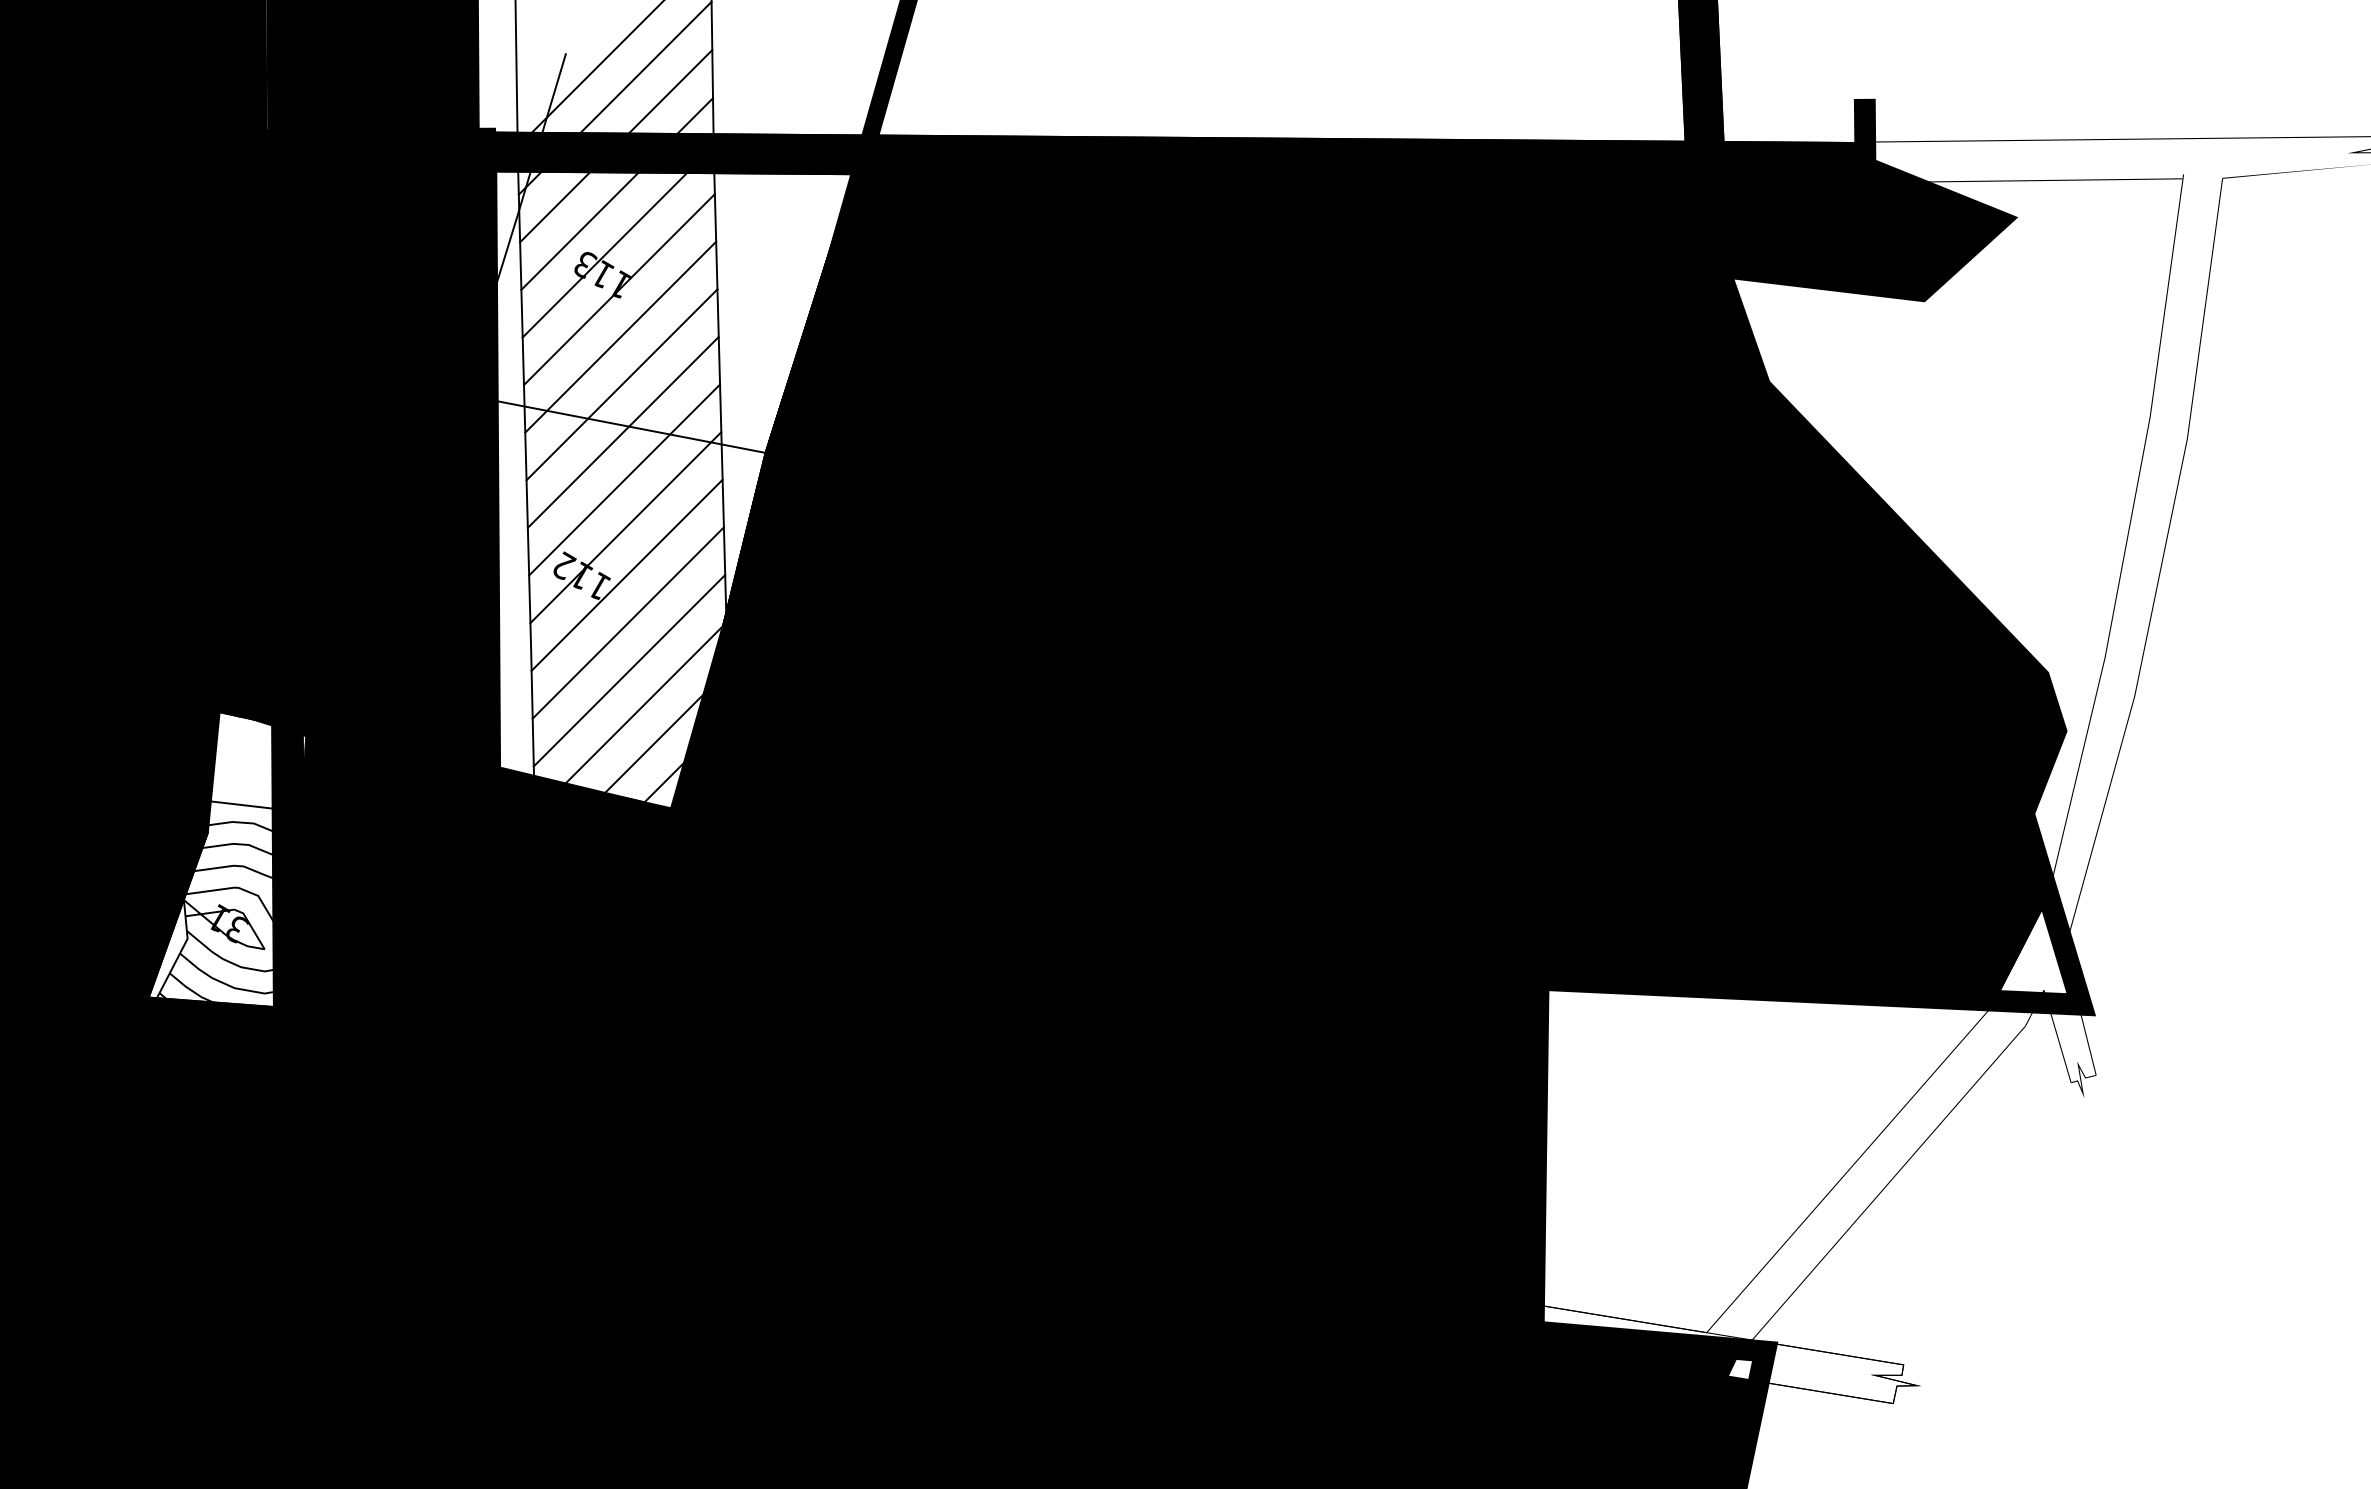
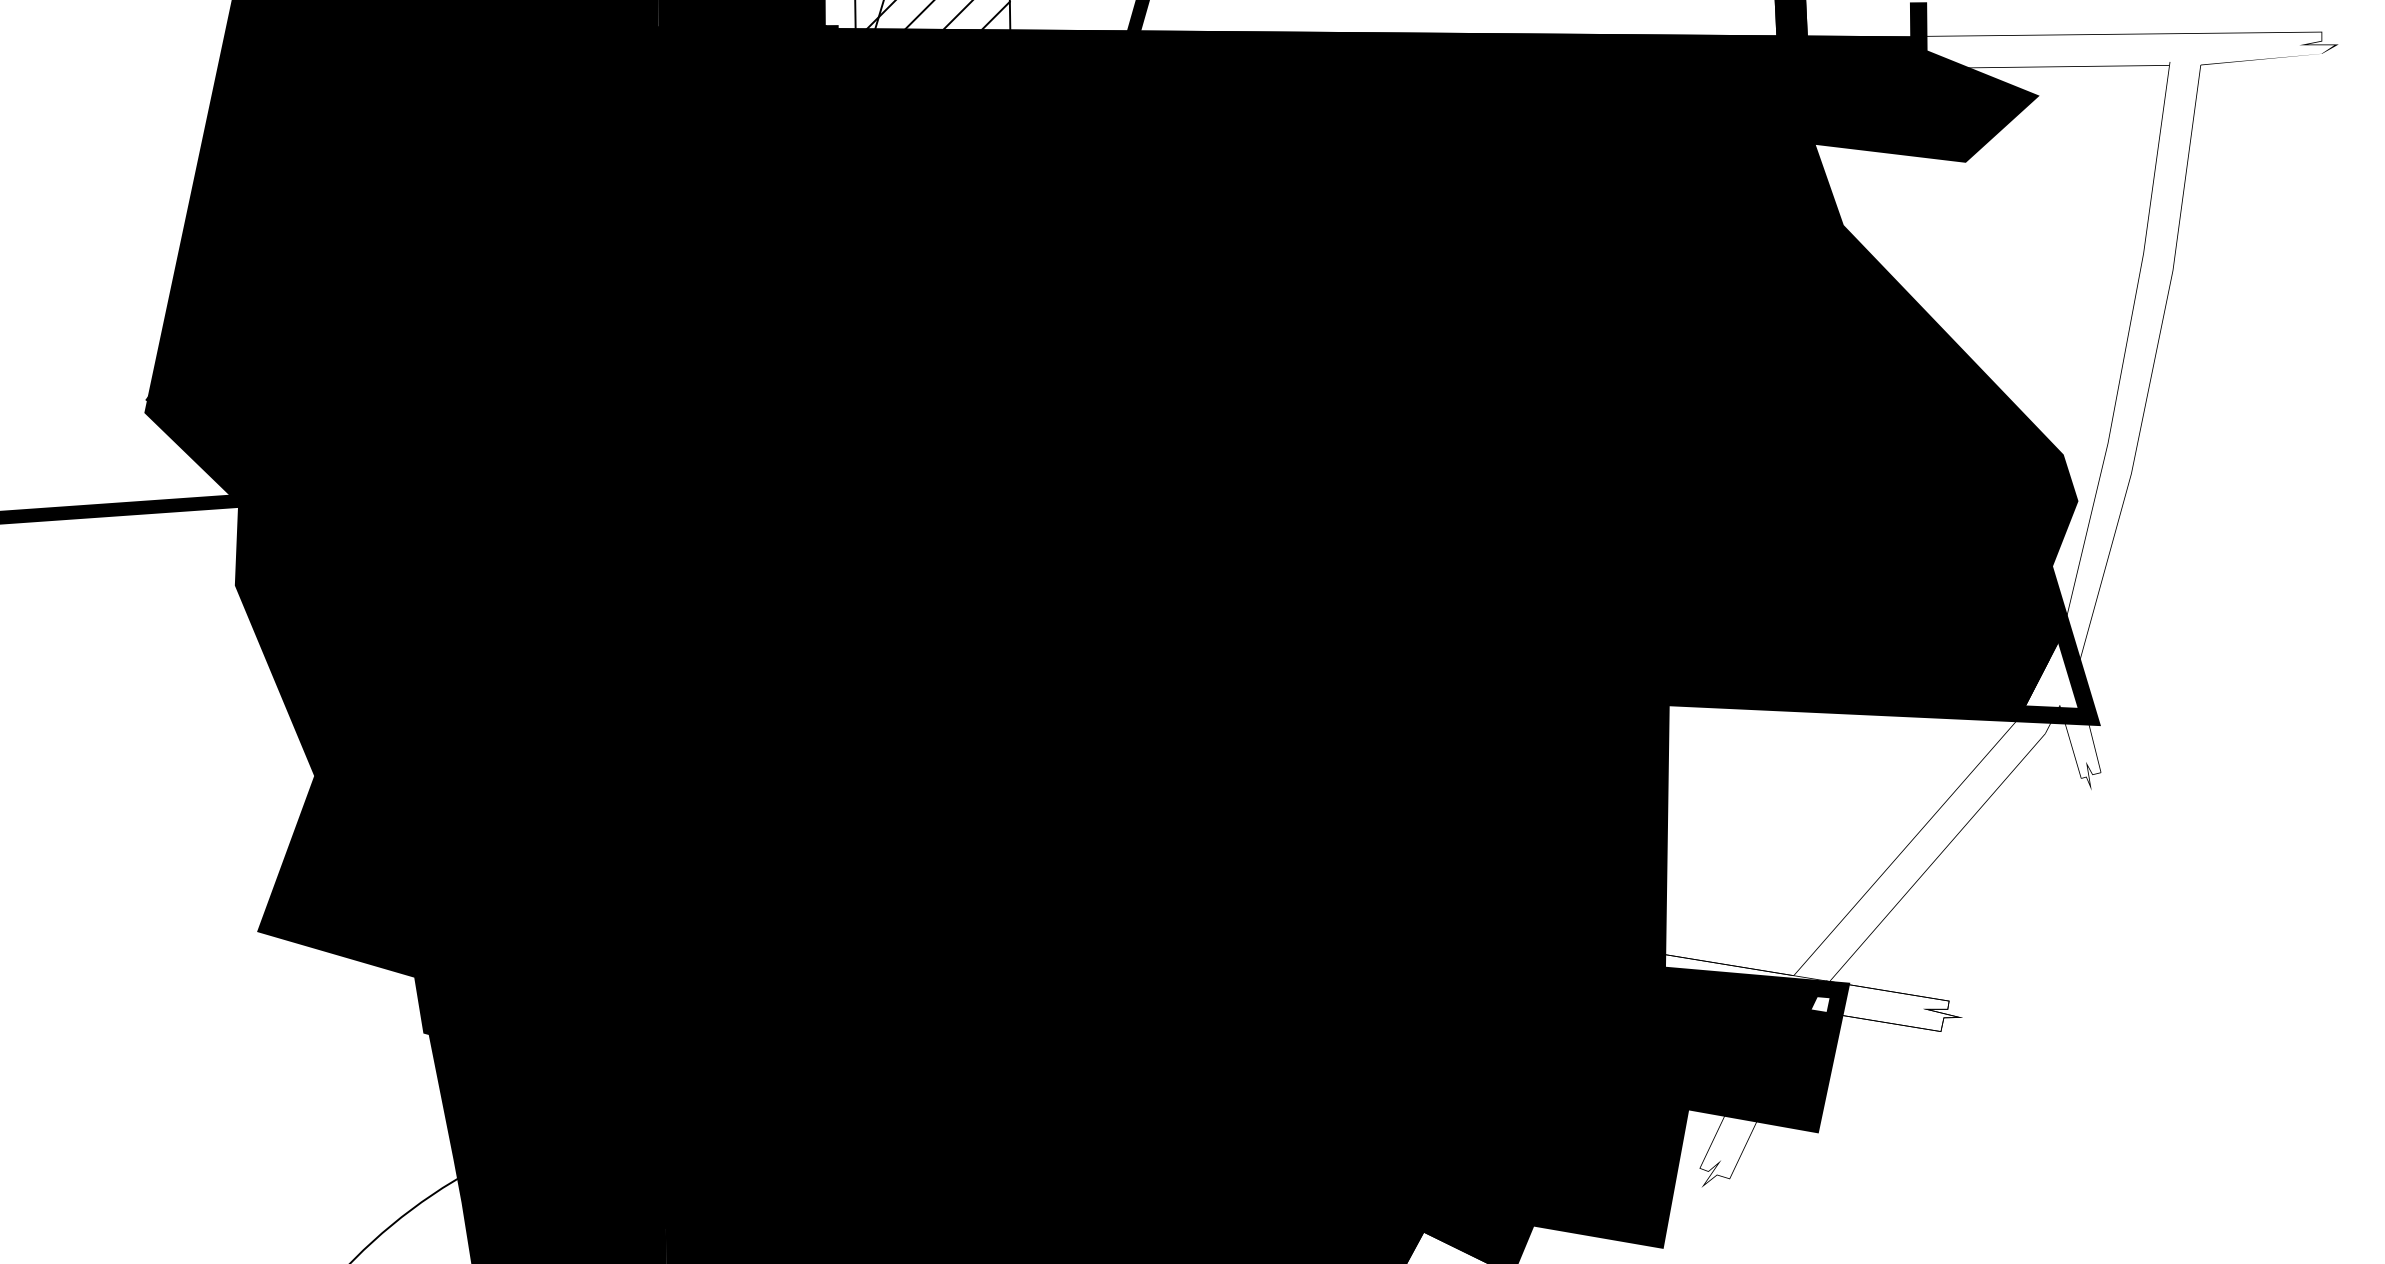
fill: (674, 494) -> (979, 314), added
fill: (227, 859) -> (626, 602), added

